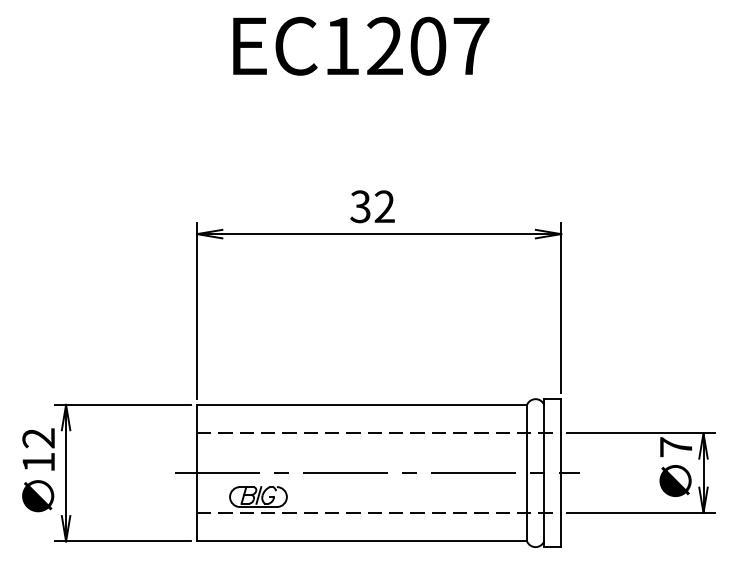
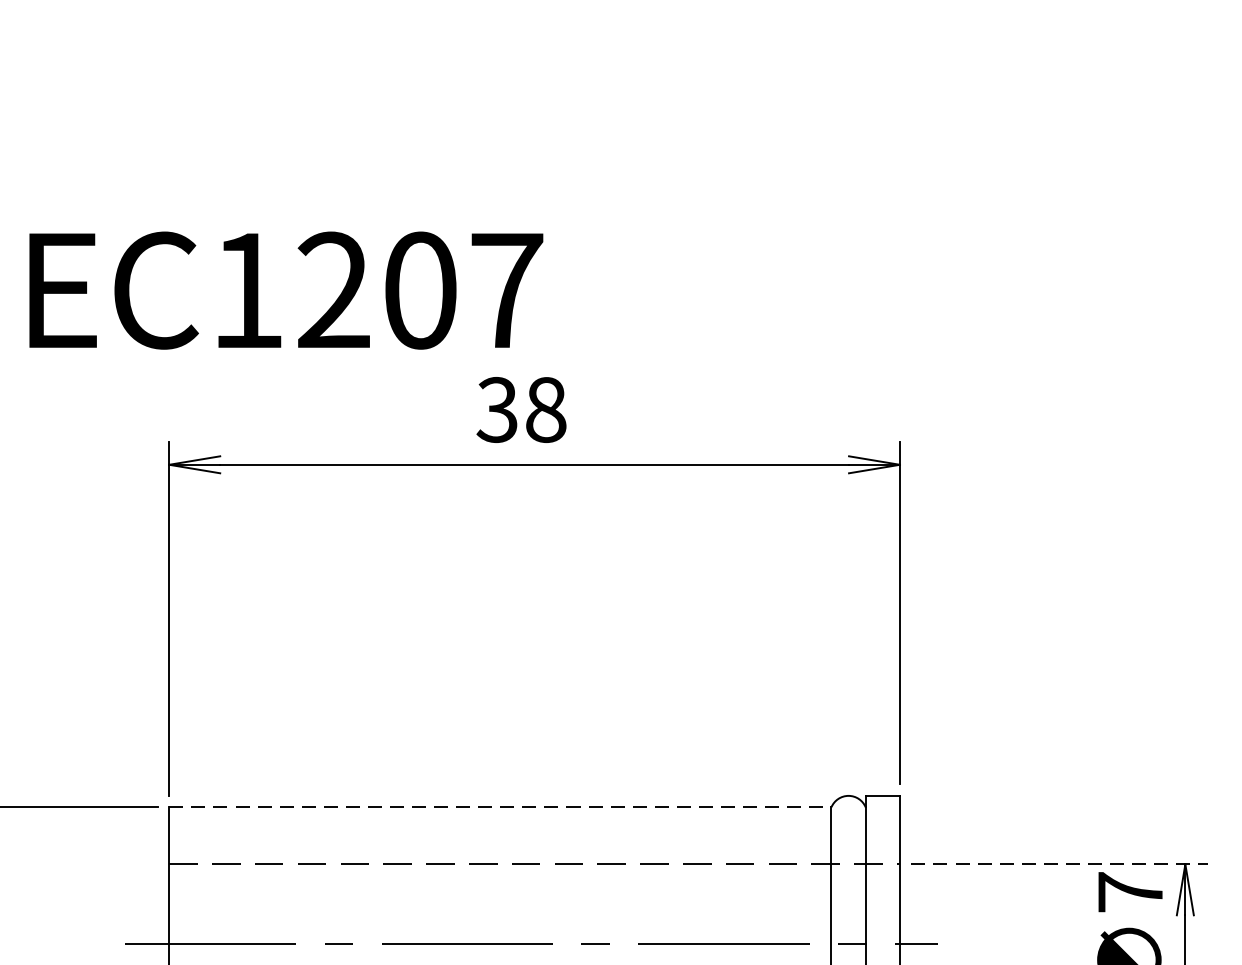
text: (361, 45) -> (286, 289), moved
text: (384, 206) -> (545, 409), 32 -> 38
line: (362, 404) -> (501, 806), solid -> dashed
line: (640, 433) -> (1058, 864), solid -> dashed

